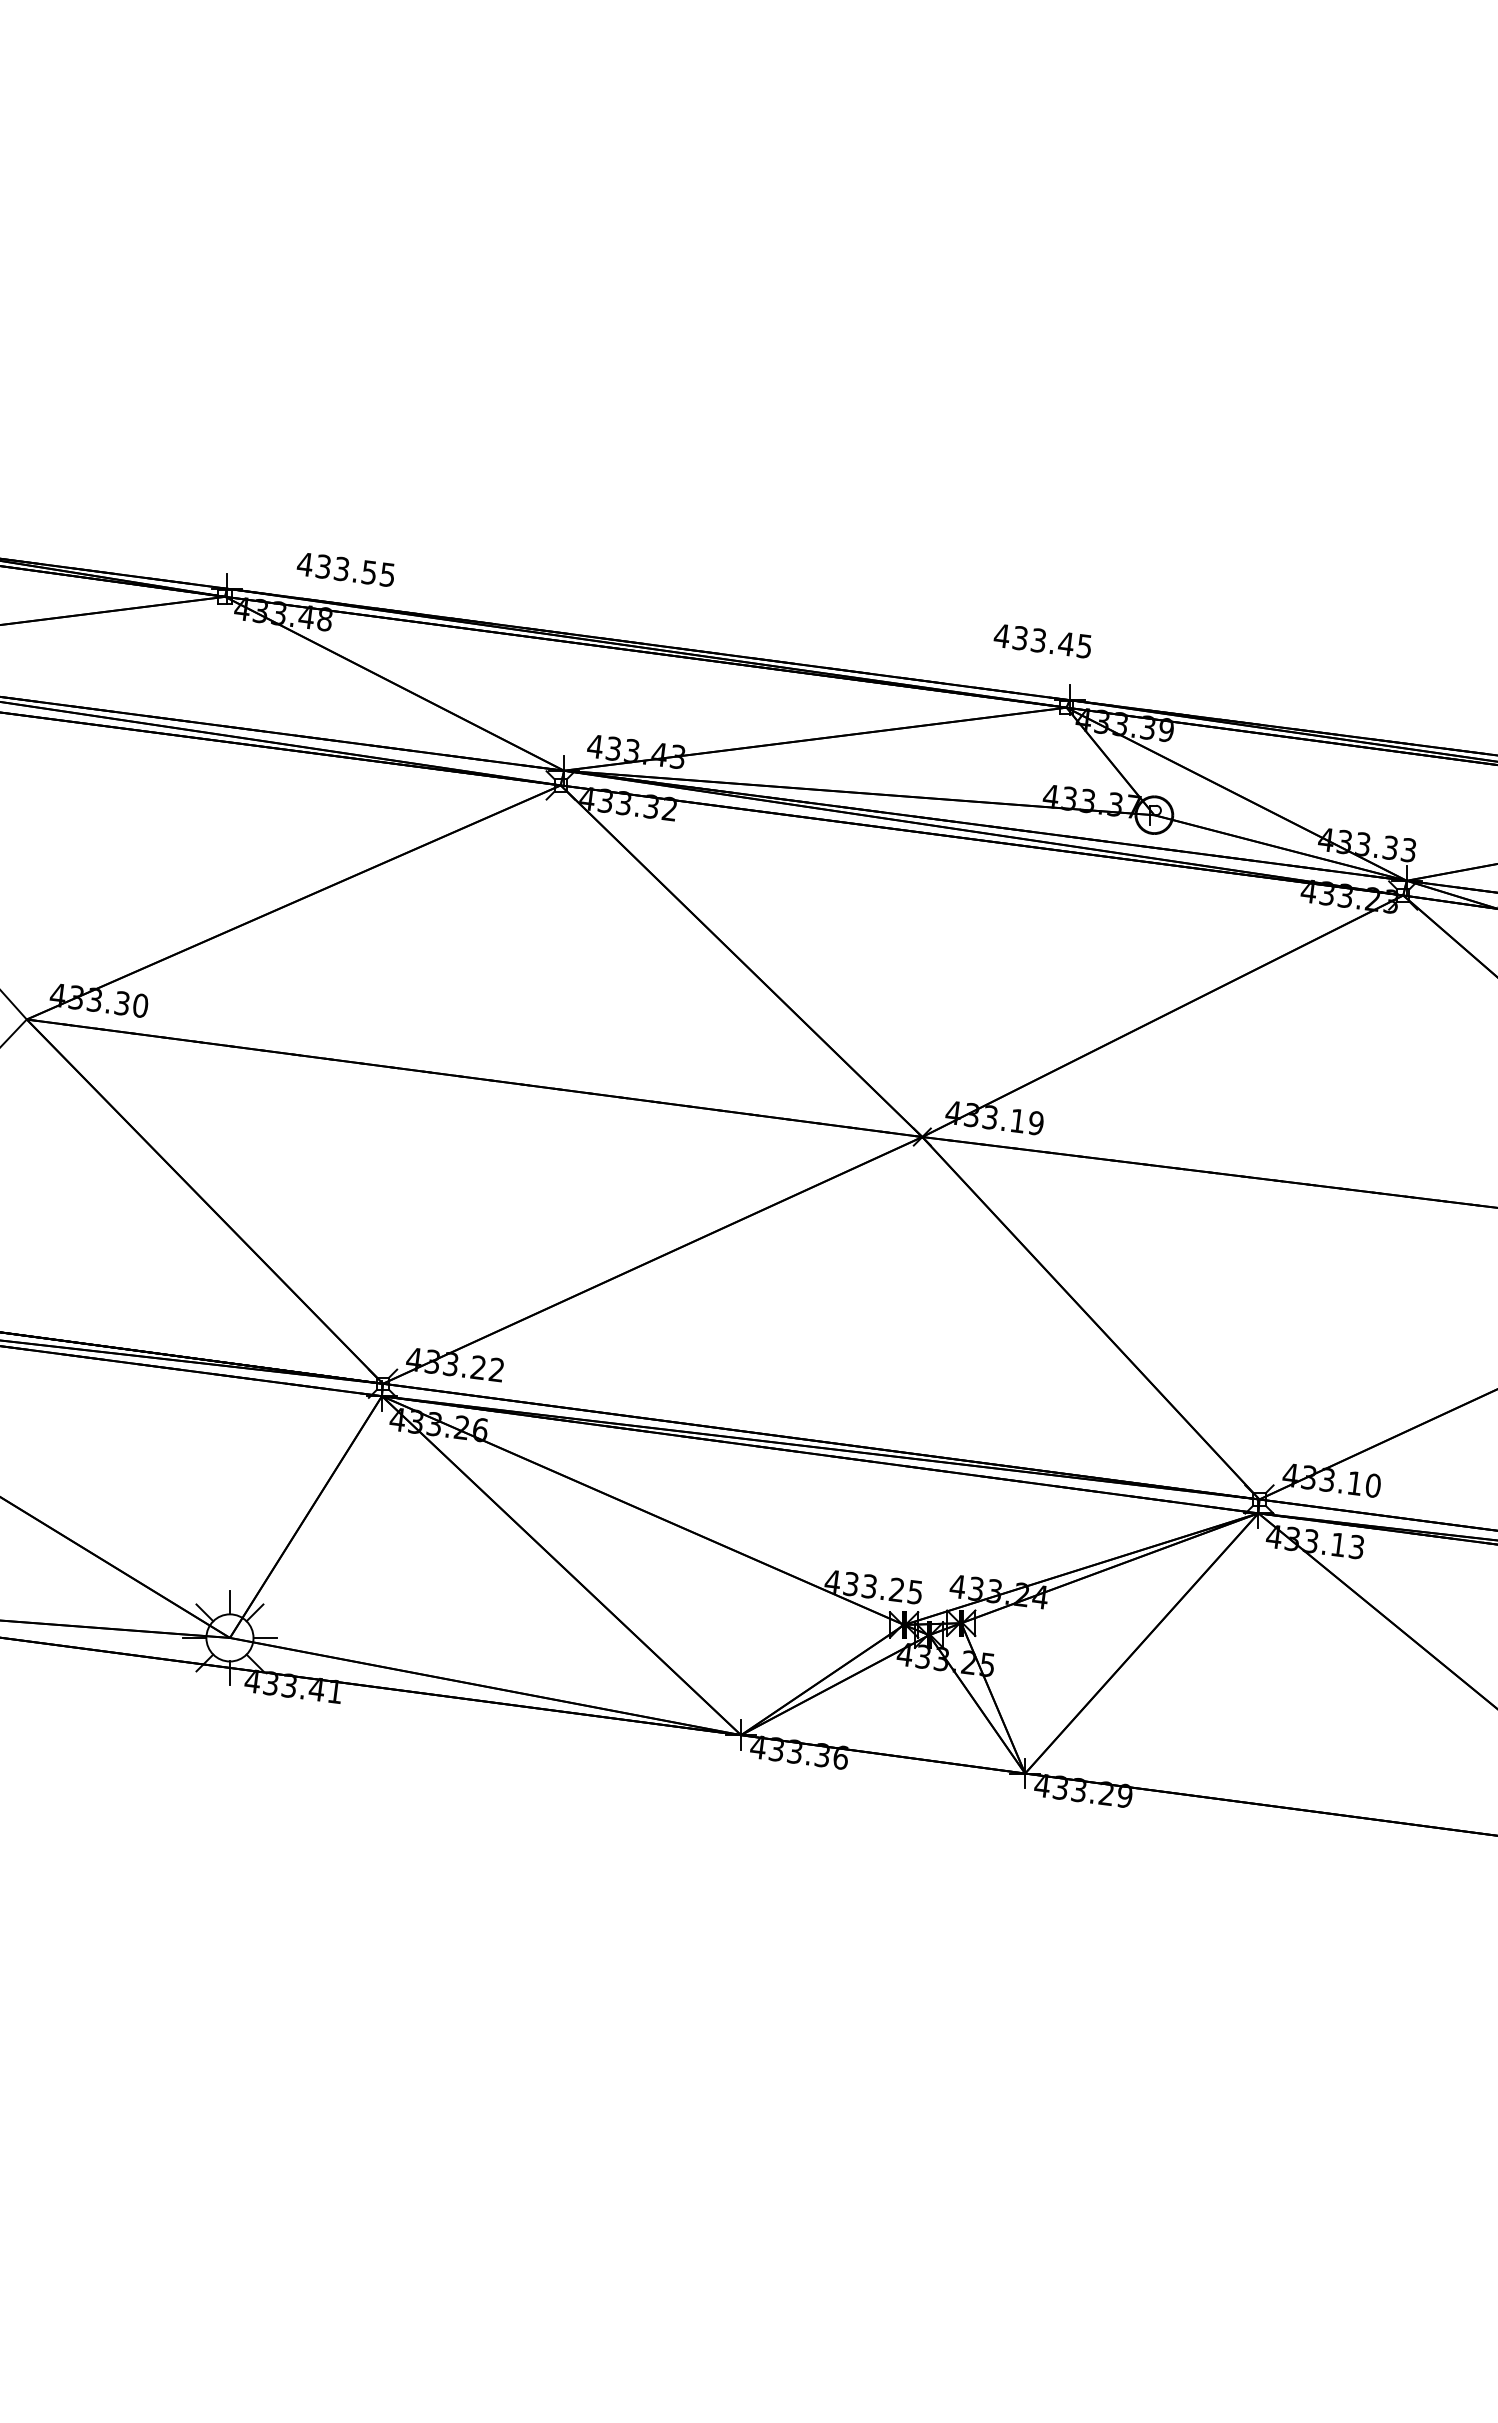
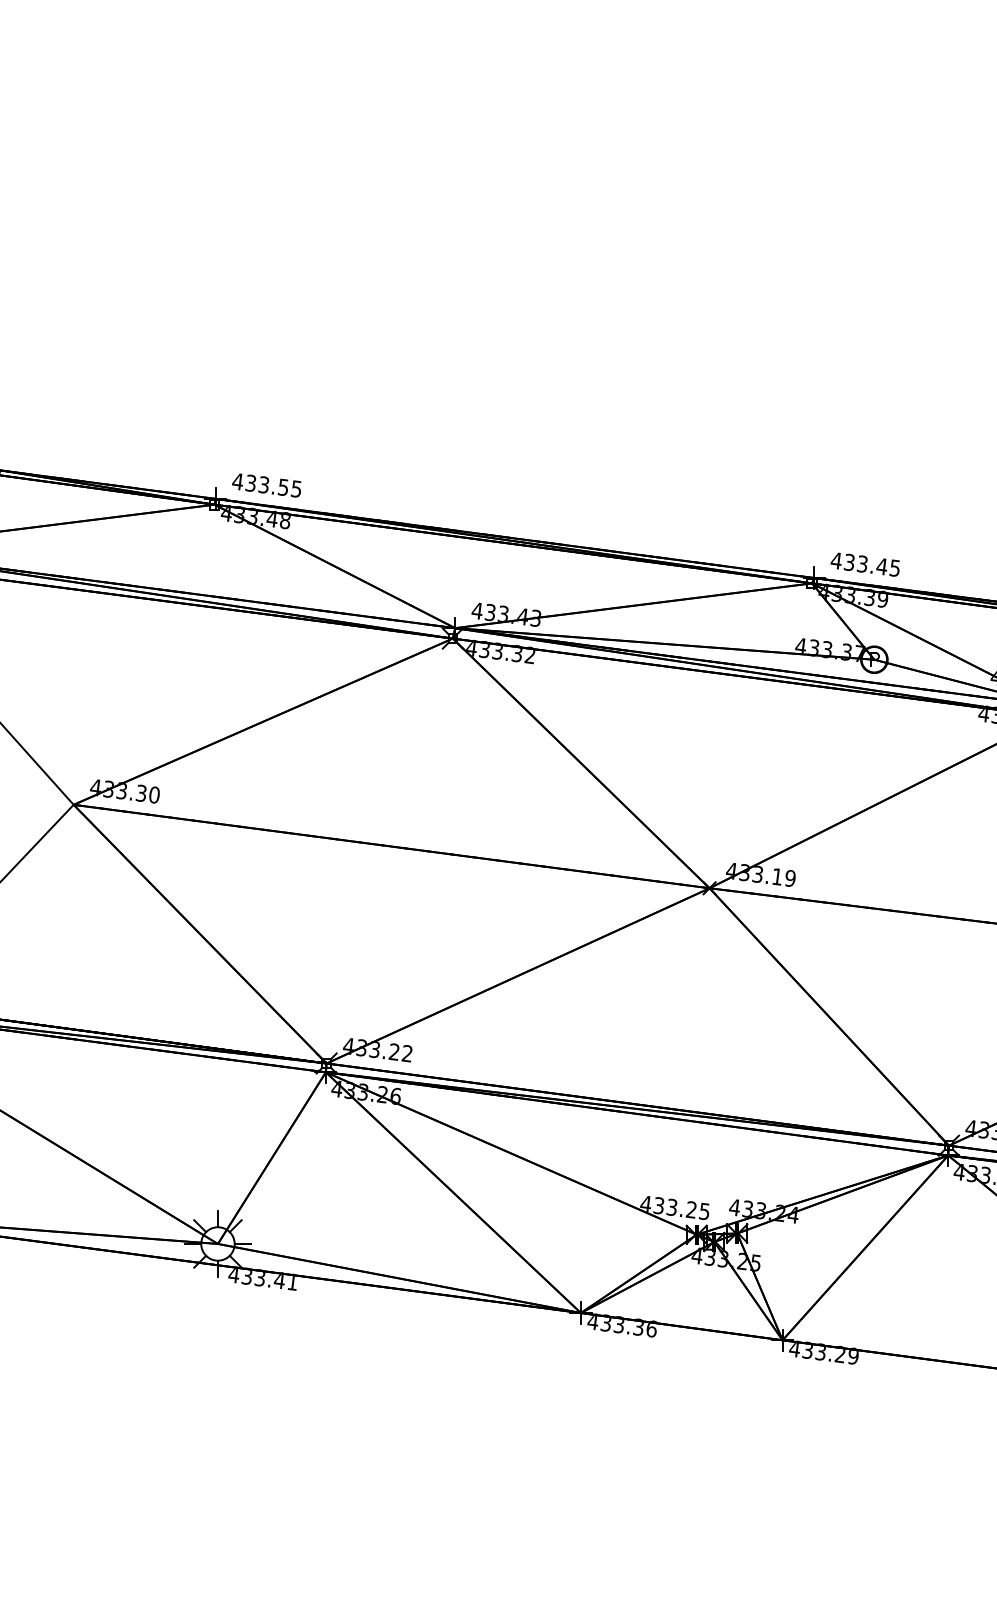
text: (345, 569) -> (266, 485), moved
text: (1042, 641) -> (865, 564), moved

